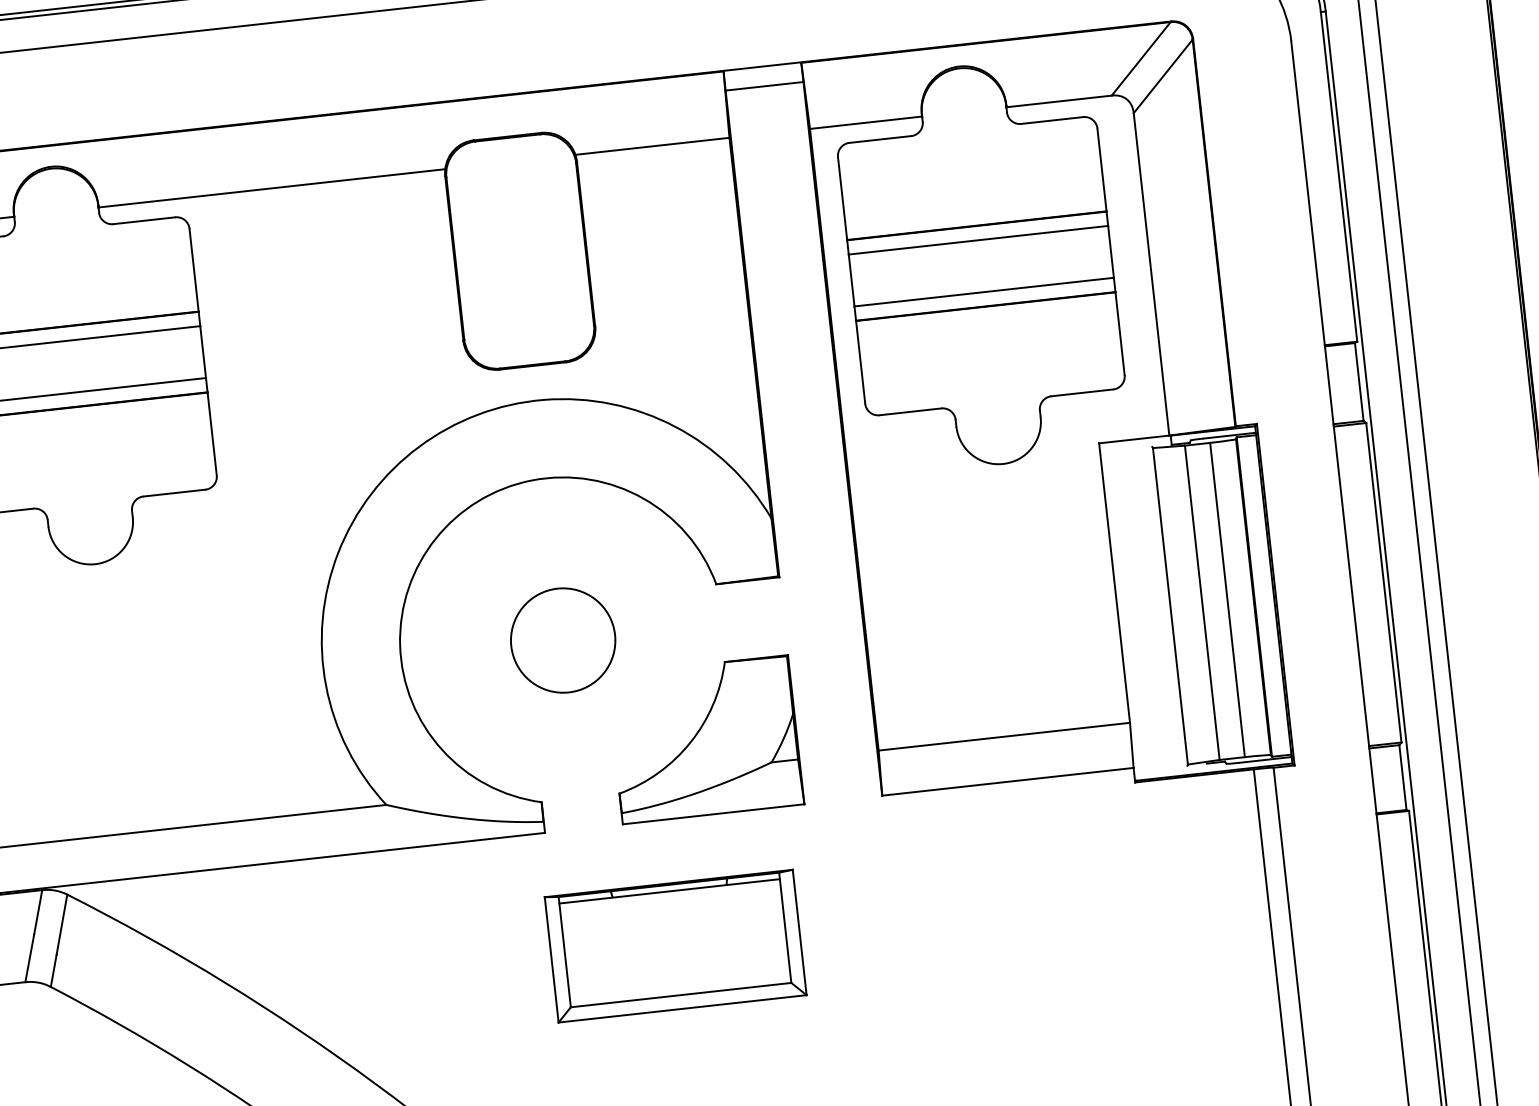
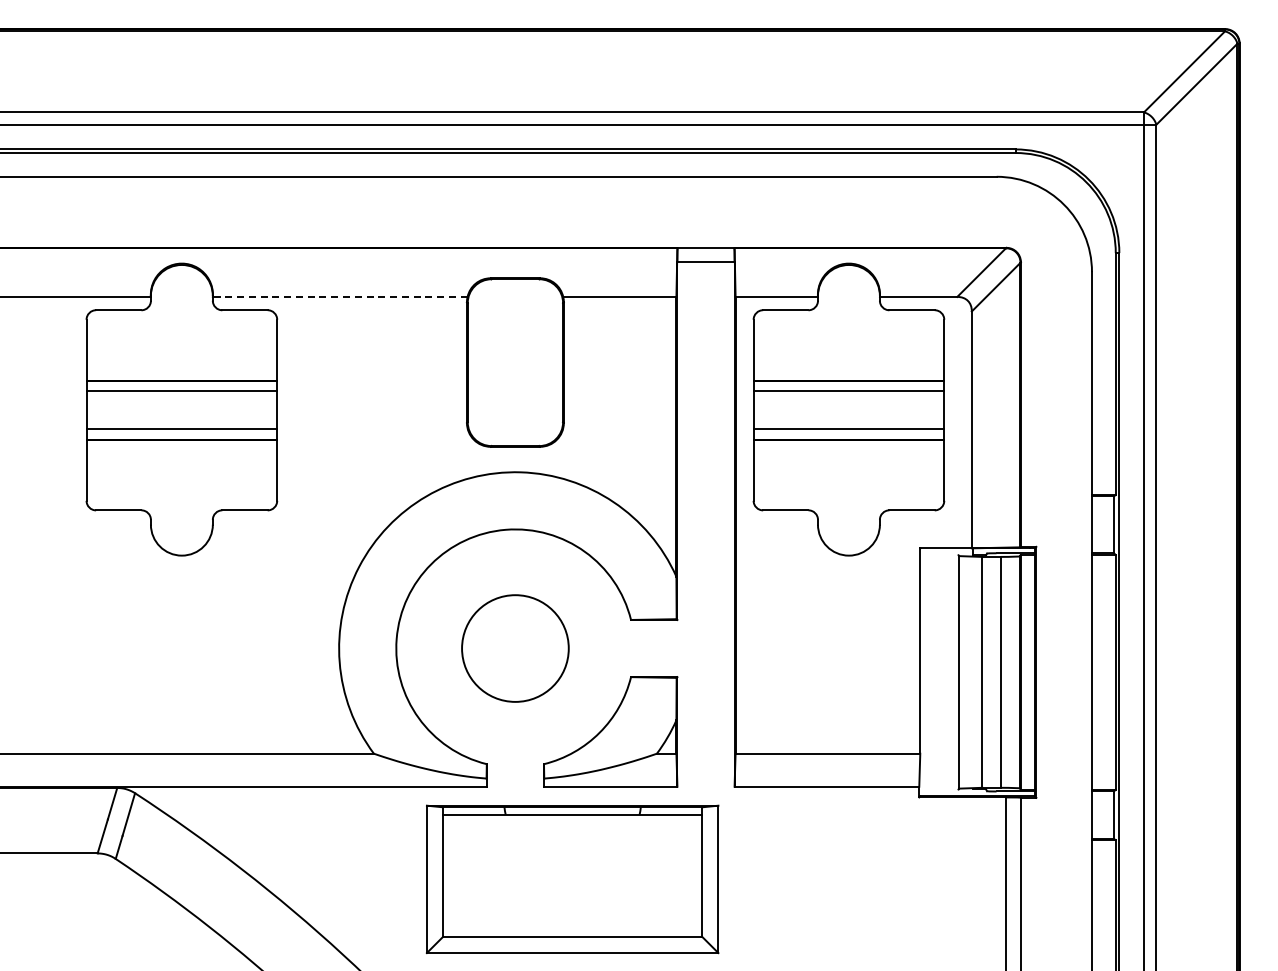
line: (270, 187) -> (339, 296), solid -> dashed
circle: (563, 640) -> (515, 648), size x1.4
part: (675, 946) -> (572, 879), size x1.6

